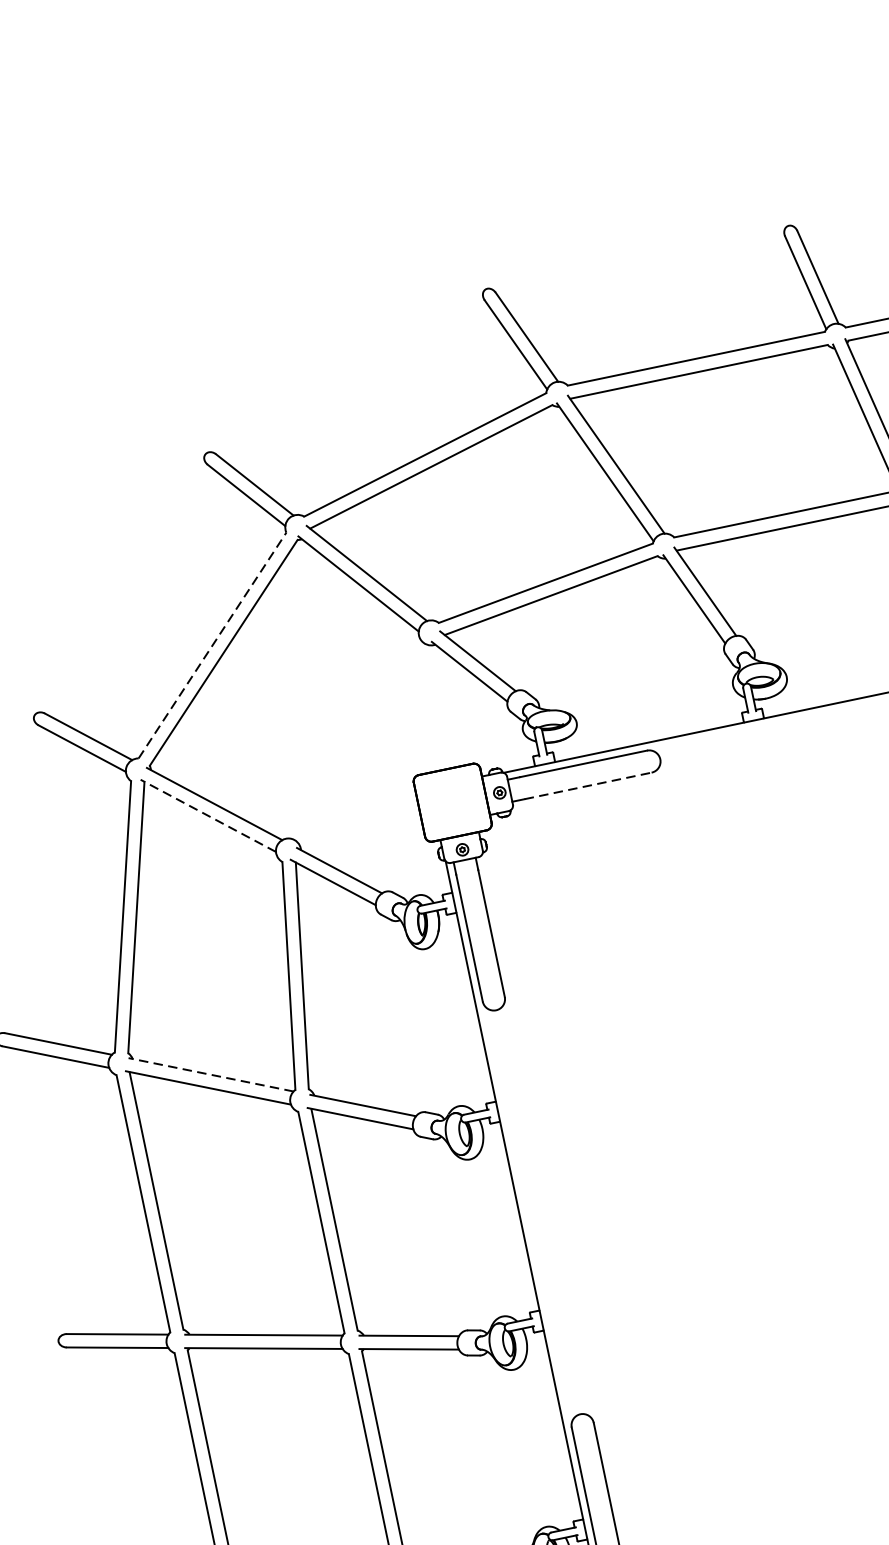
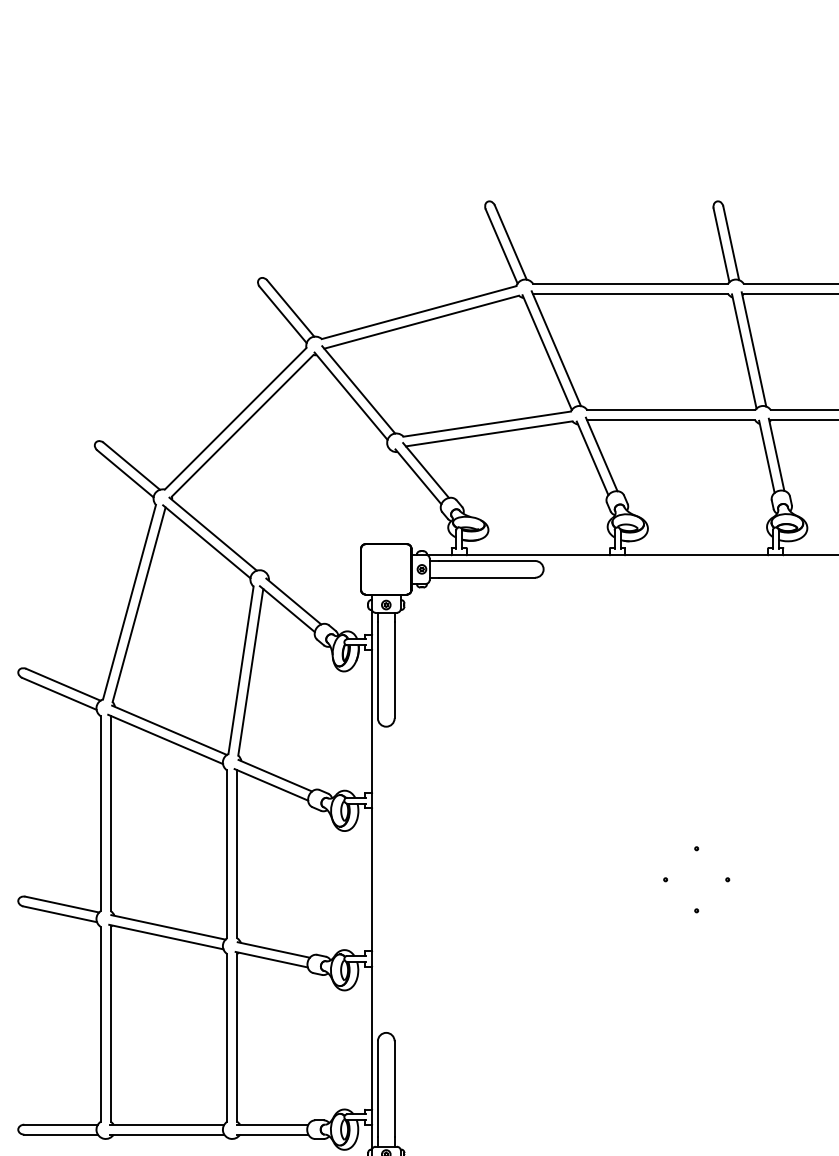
line: (213, 644) -> (236, 418), dashed -> solid
line: (588, 785) -> (487, 577), dashed -> solid
line: (207, 815) -> (206, 541), dashed -> solid
line: (211, 1075) -> (169, 730), dashed -> solid

